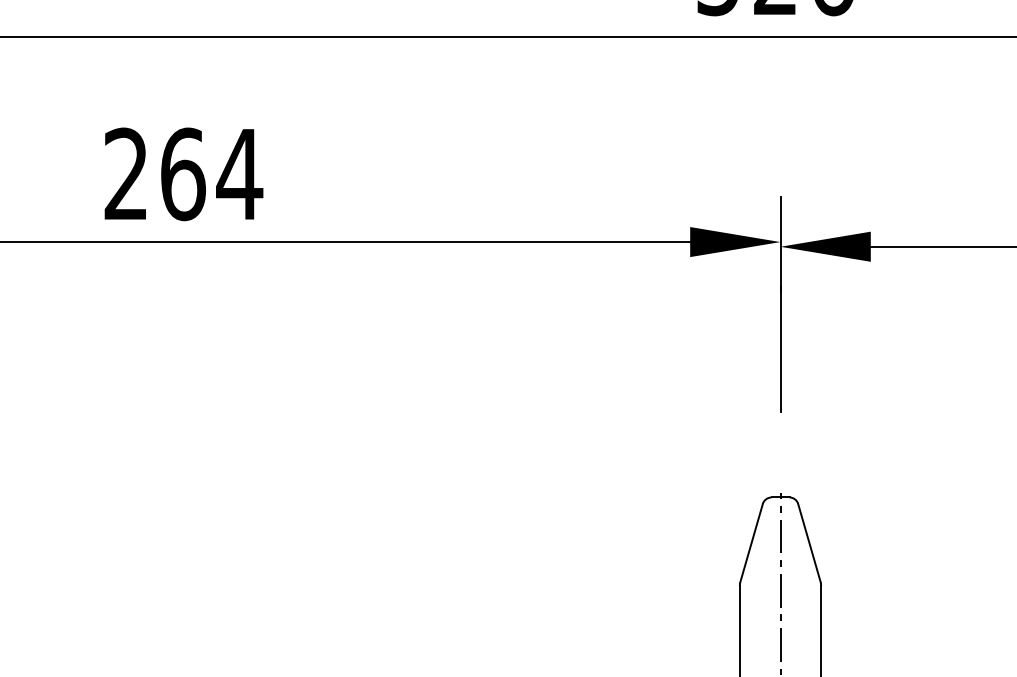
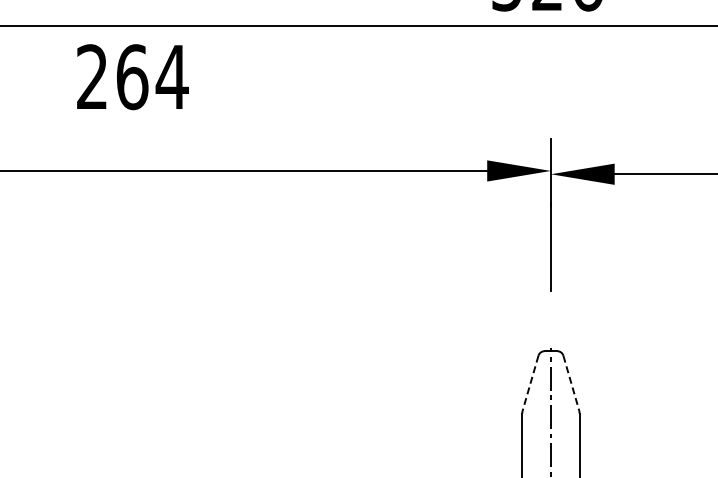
text: (183, 174) -> (132, 77), moved
line: (751, 543) -> (530, 383), solid -> dashed
line: (809, 543) -> (571, 383), solid -> dashed

